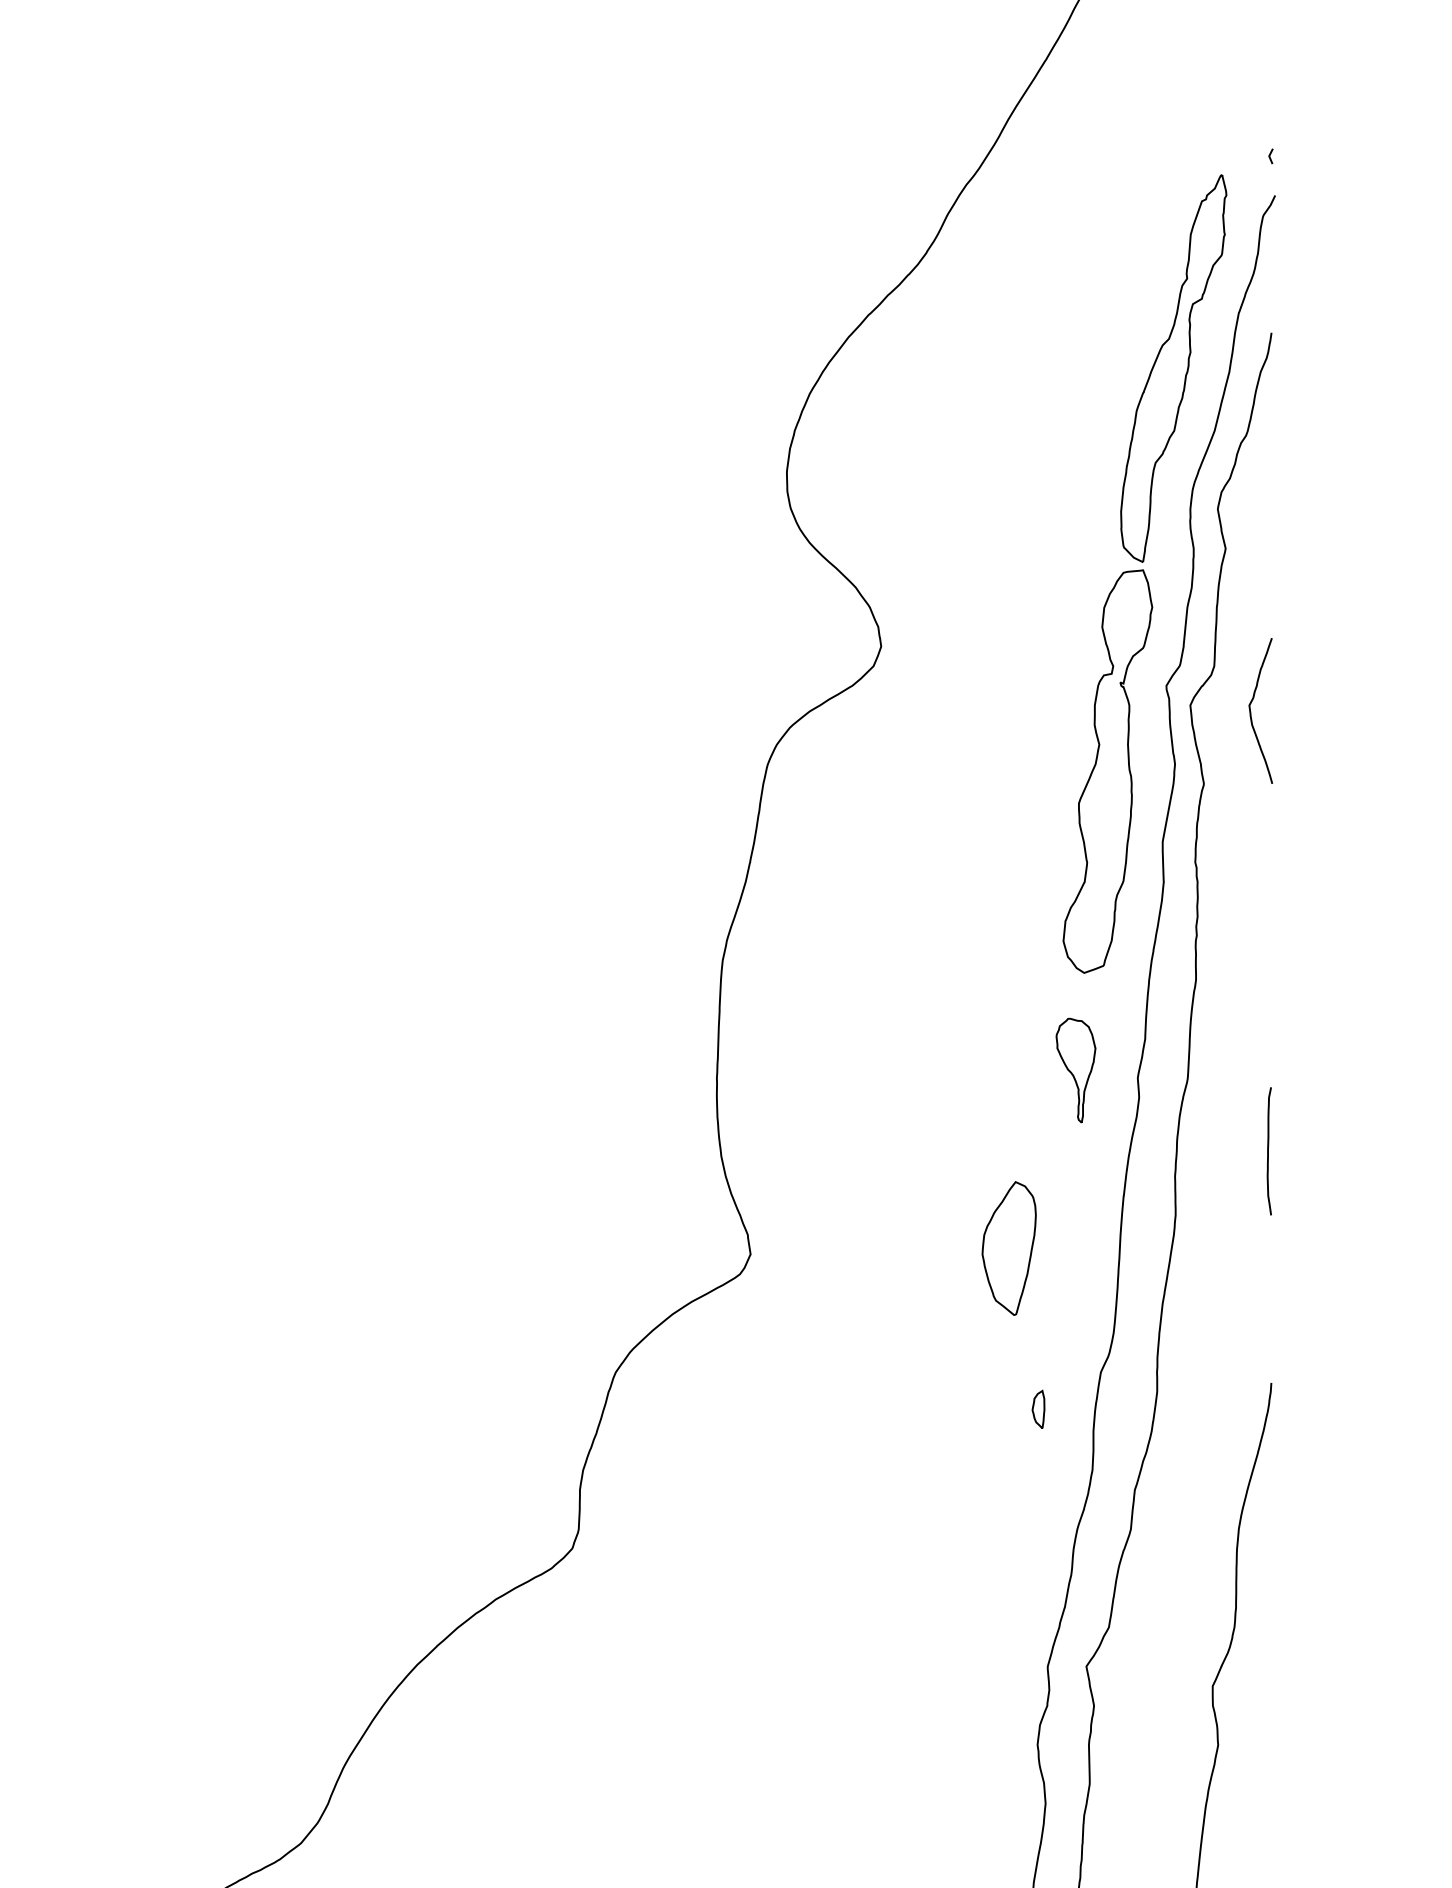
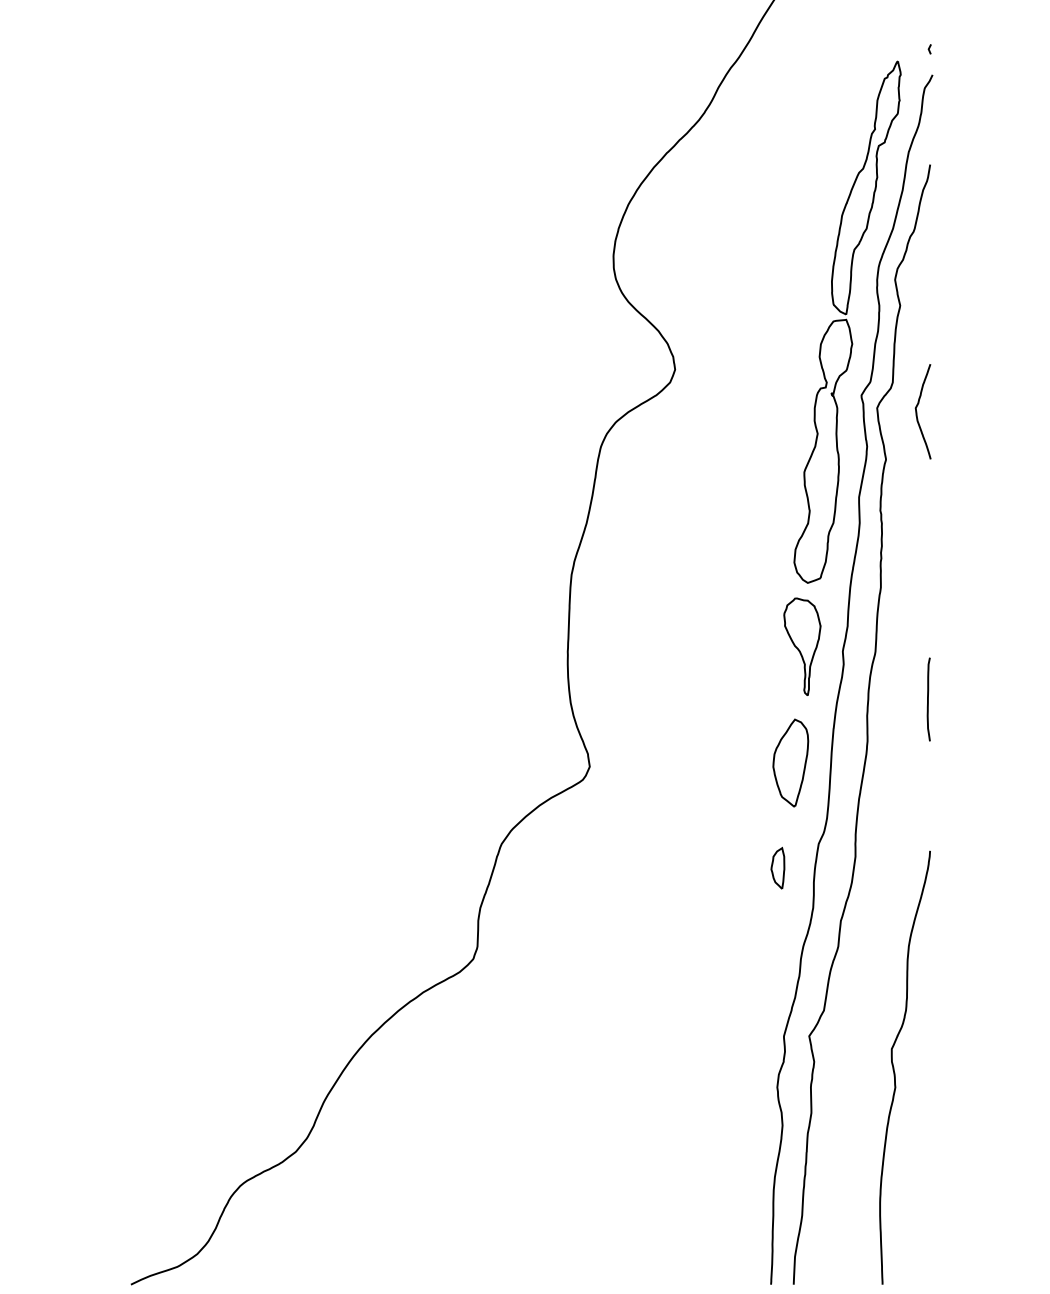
part: (1076, 1070) -> (802, 646), size x1.43
part: (1008, 1247) -> (790, 762), moved
part: (1037, 1408) -> (777, 867), size x1.67

